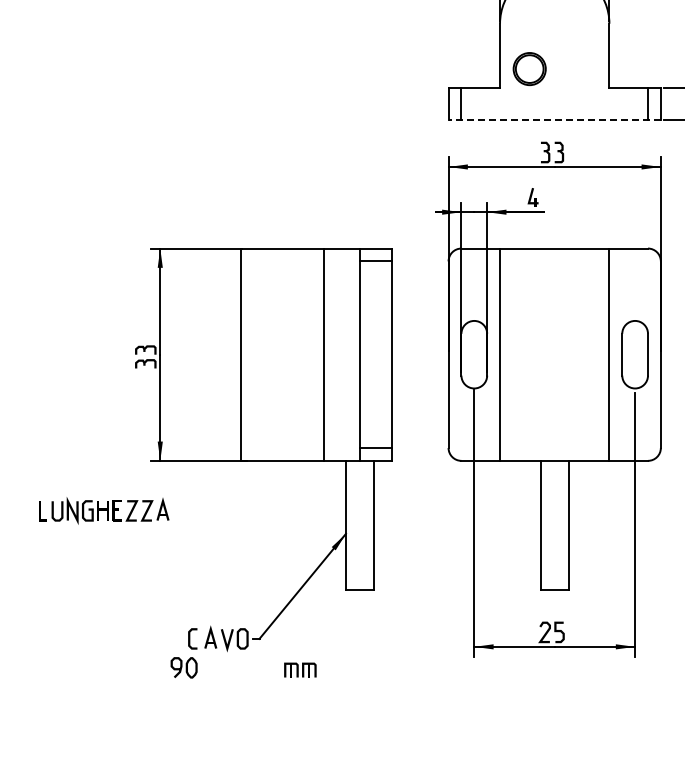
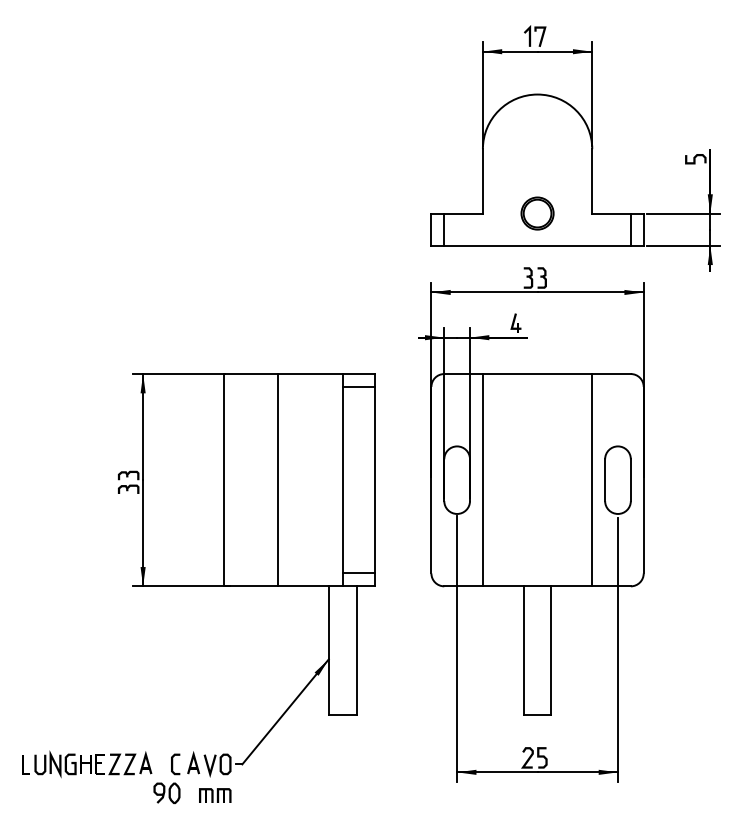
part: (529, 69) -> (537, 213), moved
line: (554, 120) -> (537, 245), dashed -> solid
line: (323, 355) -> (278, 480), moved
part: (104, 511) -> (87, 764), moved
part: (300, 670) -> (215, 795), moved

